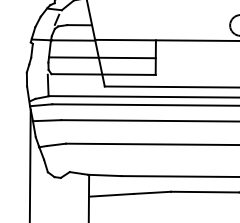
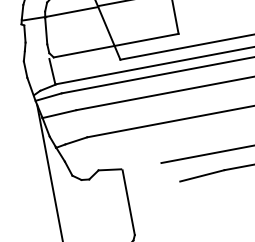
line: (102, 57) -> (110, 25), removed
line: (104, 175) -> (140, 166), removed
line: (111, 194) -> (153, 187), removed

